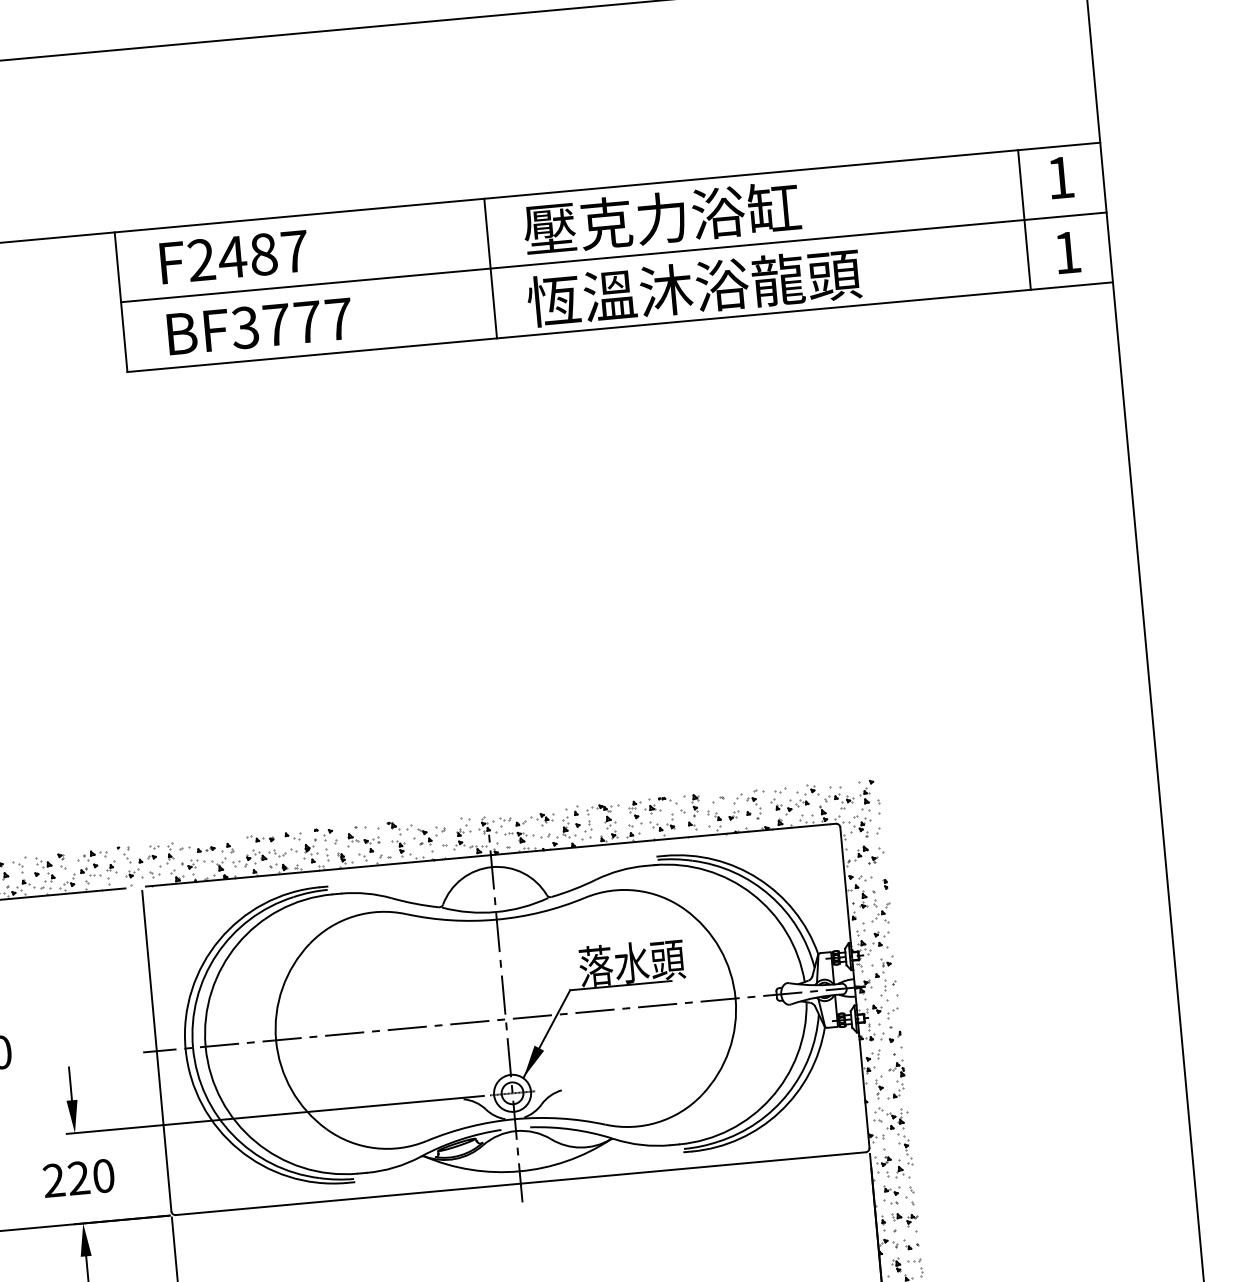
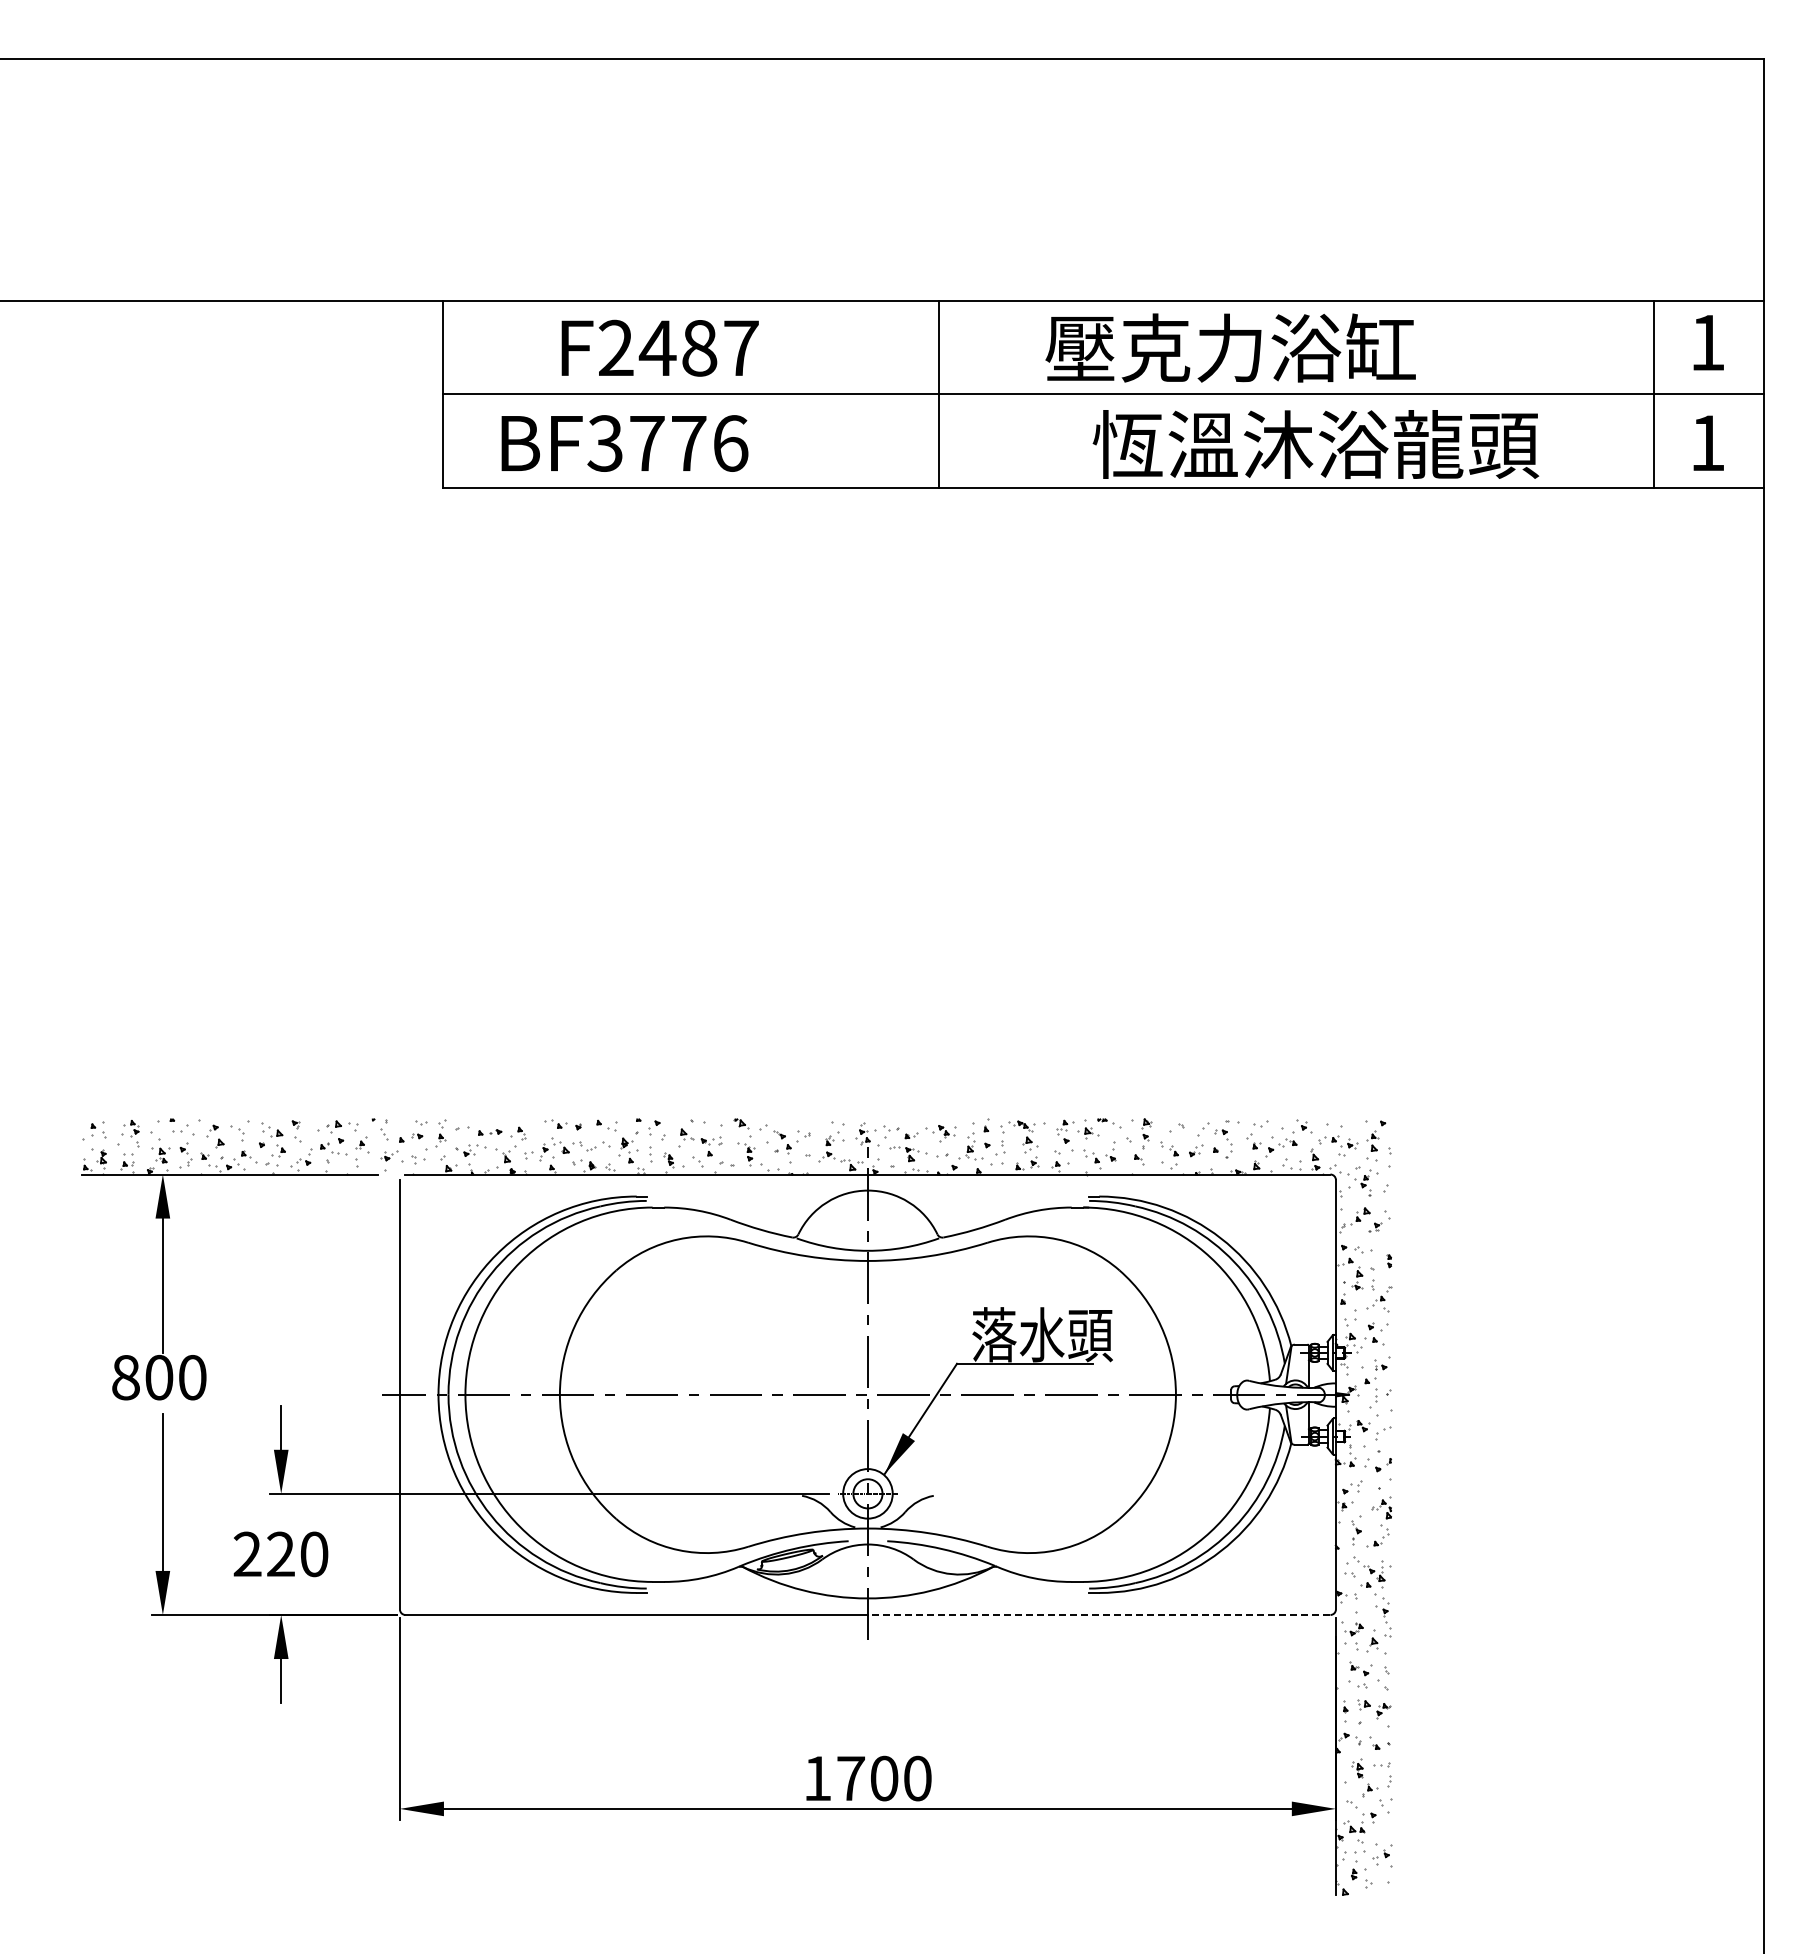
text: (661, 217) -> (1230, 347), moved
text: (233, 256) -> (659, 347), moved
text: (693, 287) -> (1315, 444), moved
text: (338, 319) -> (730, 443), BF3777 -> BF3776
line: (692, 1167) -> (1098, 1614), solid -> dashed

